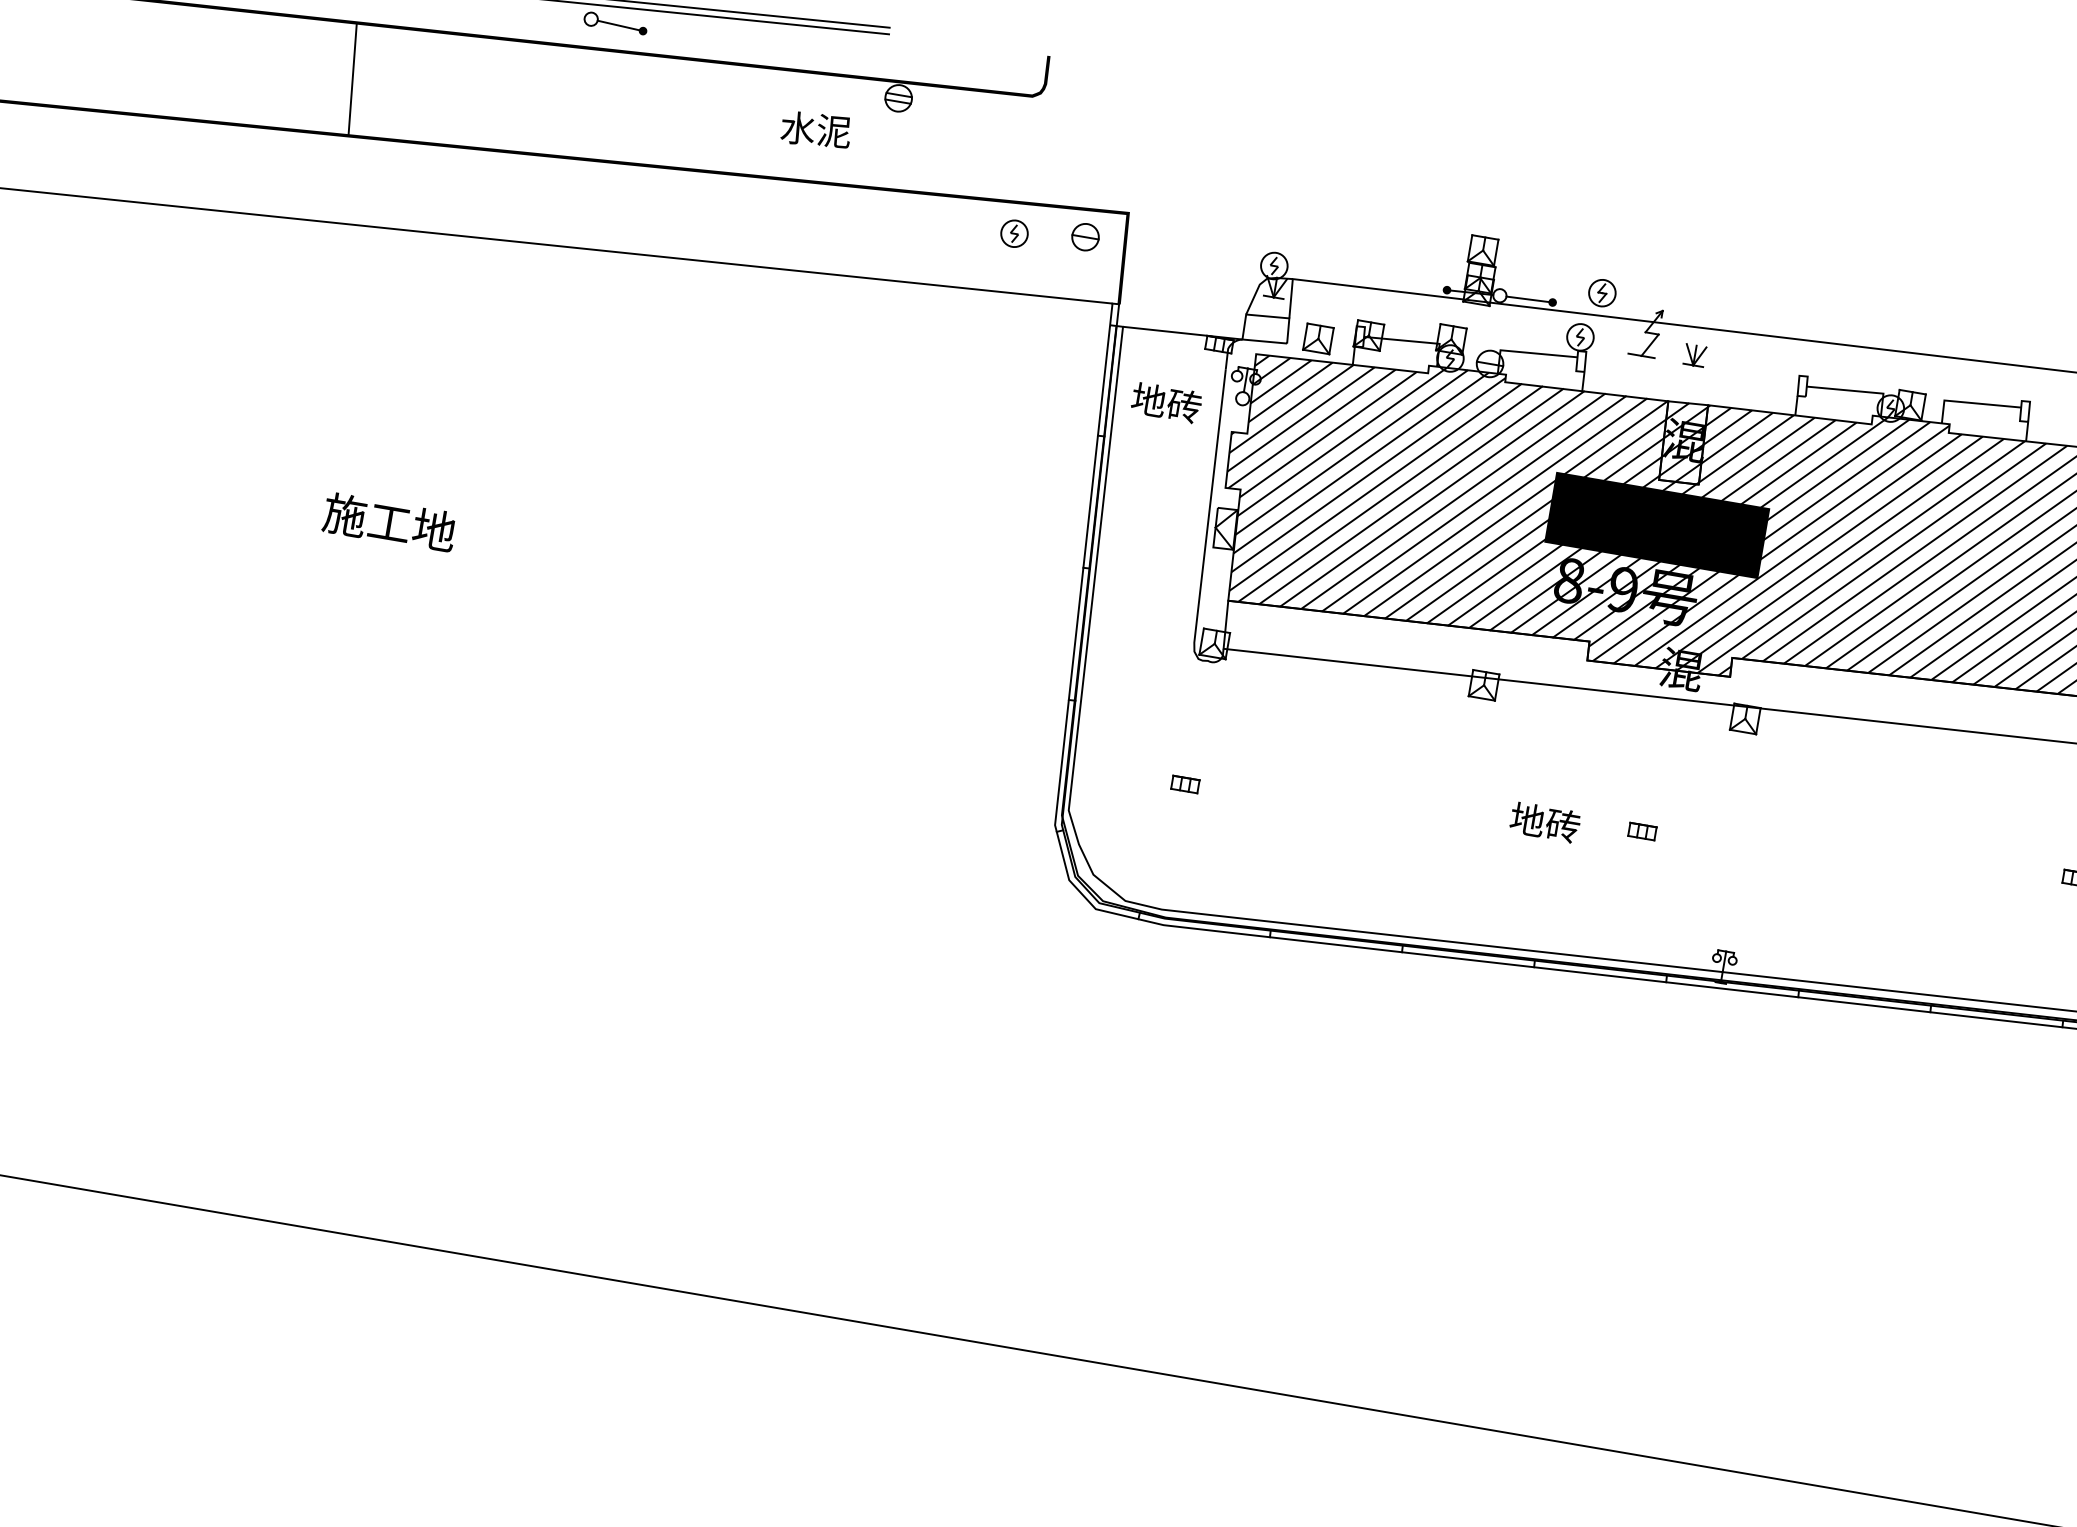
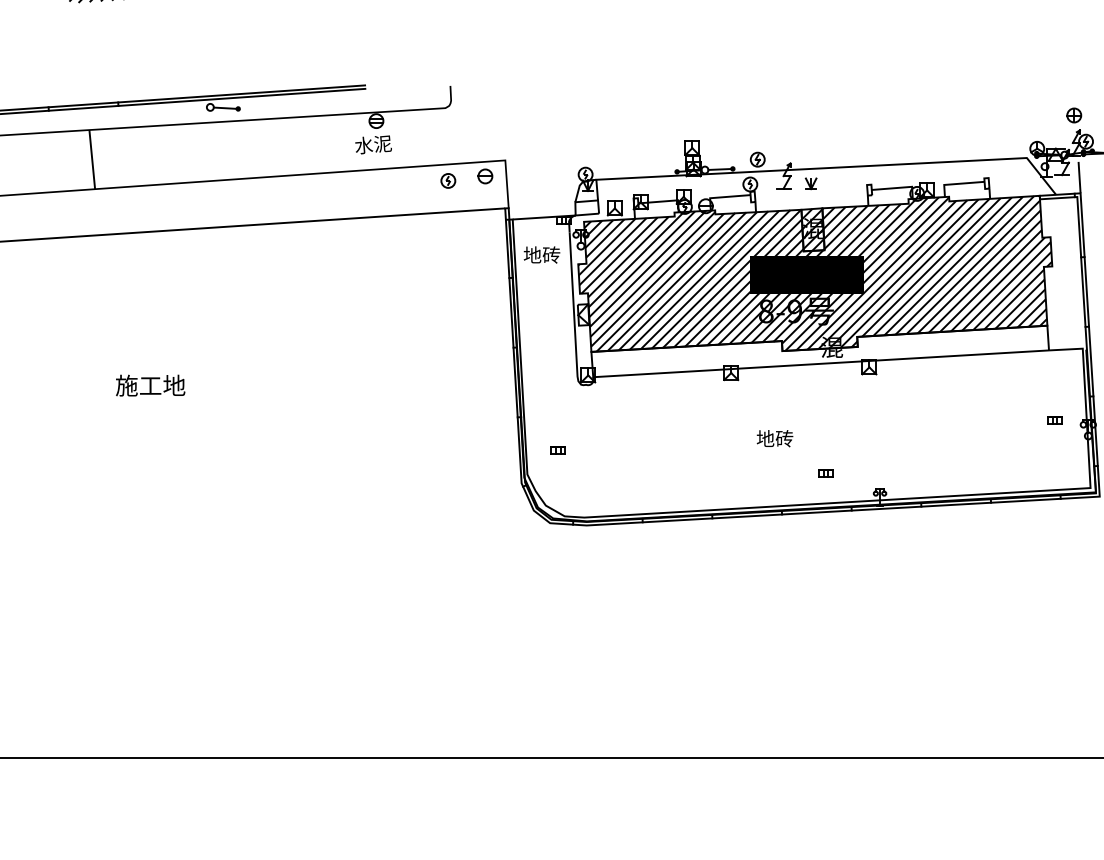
text: (816, 129) -> (373, 144), moved
part: (1183, 783) -> (557, 450), moved
part: (1641, 830) -> (825, 473), moved

